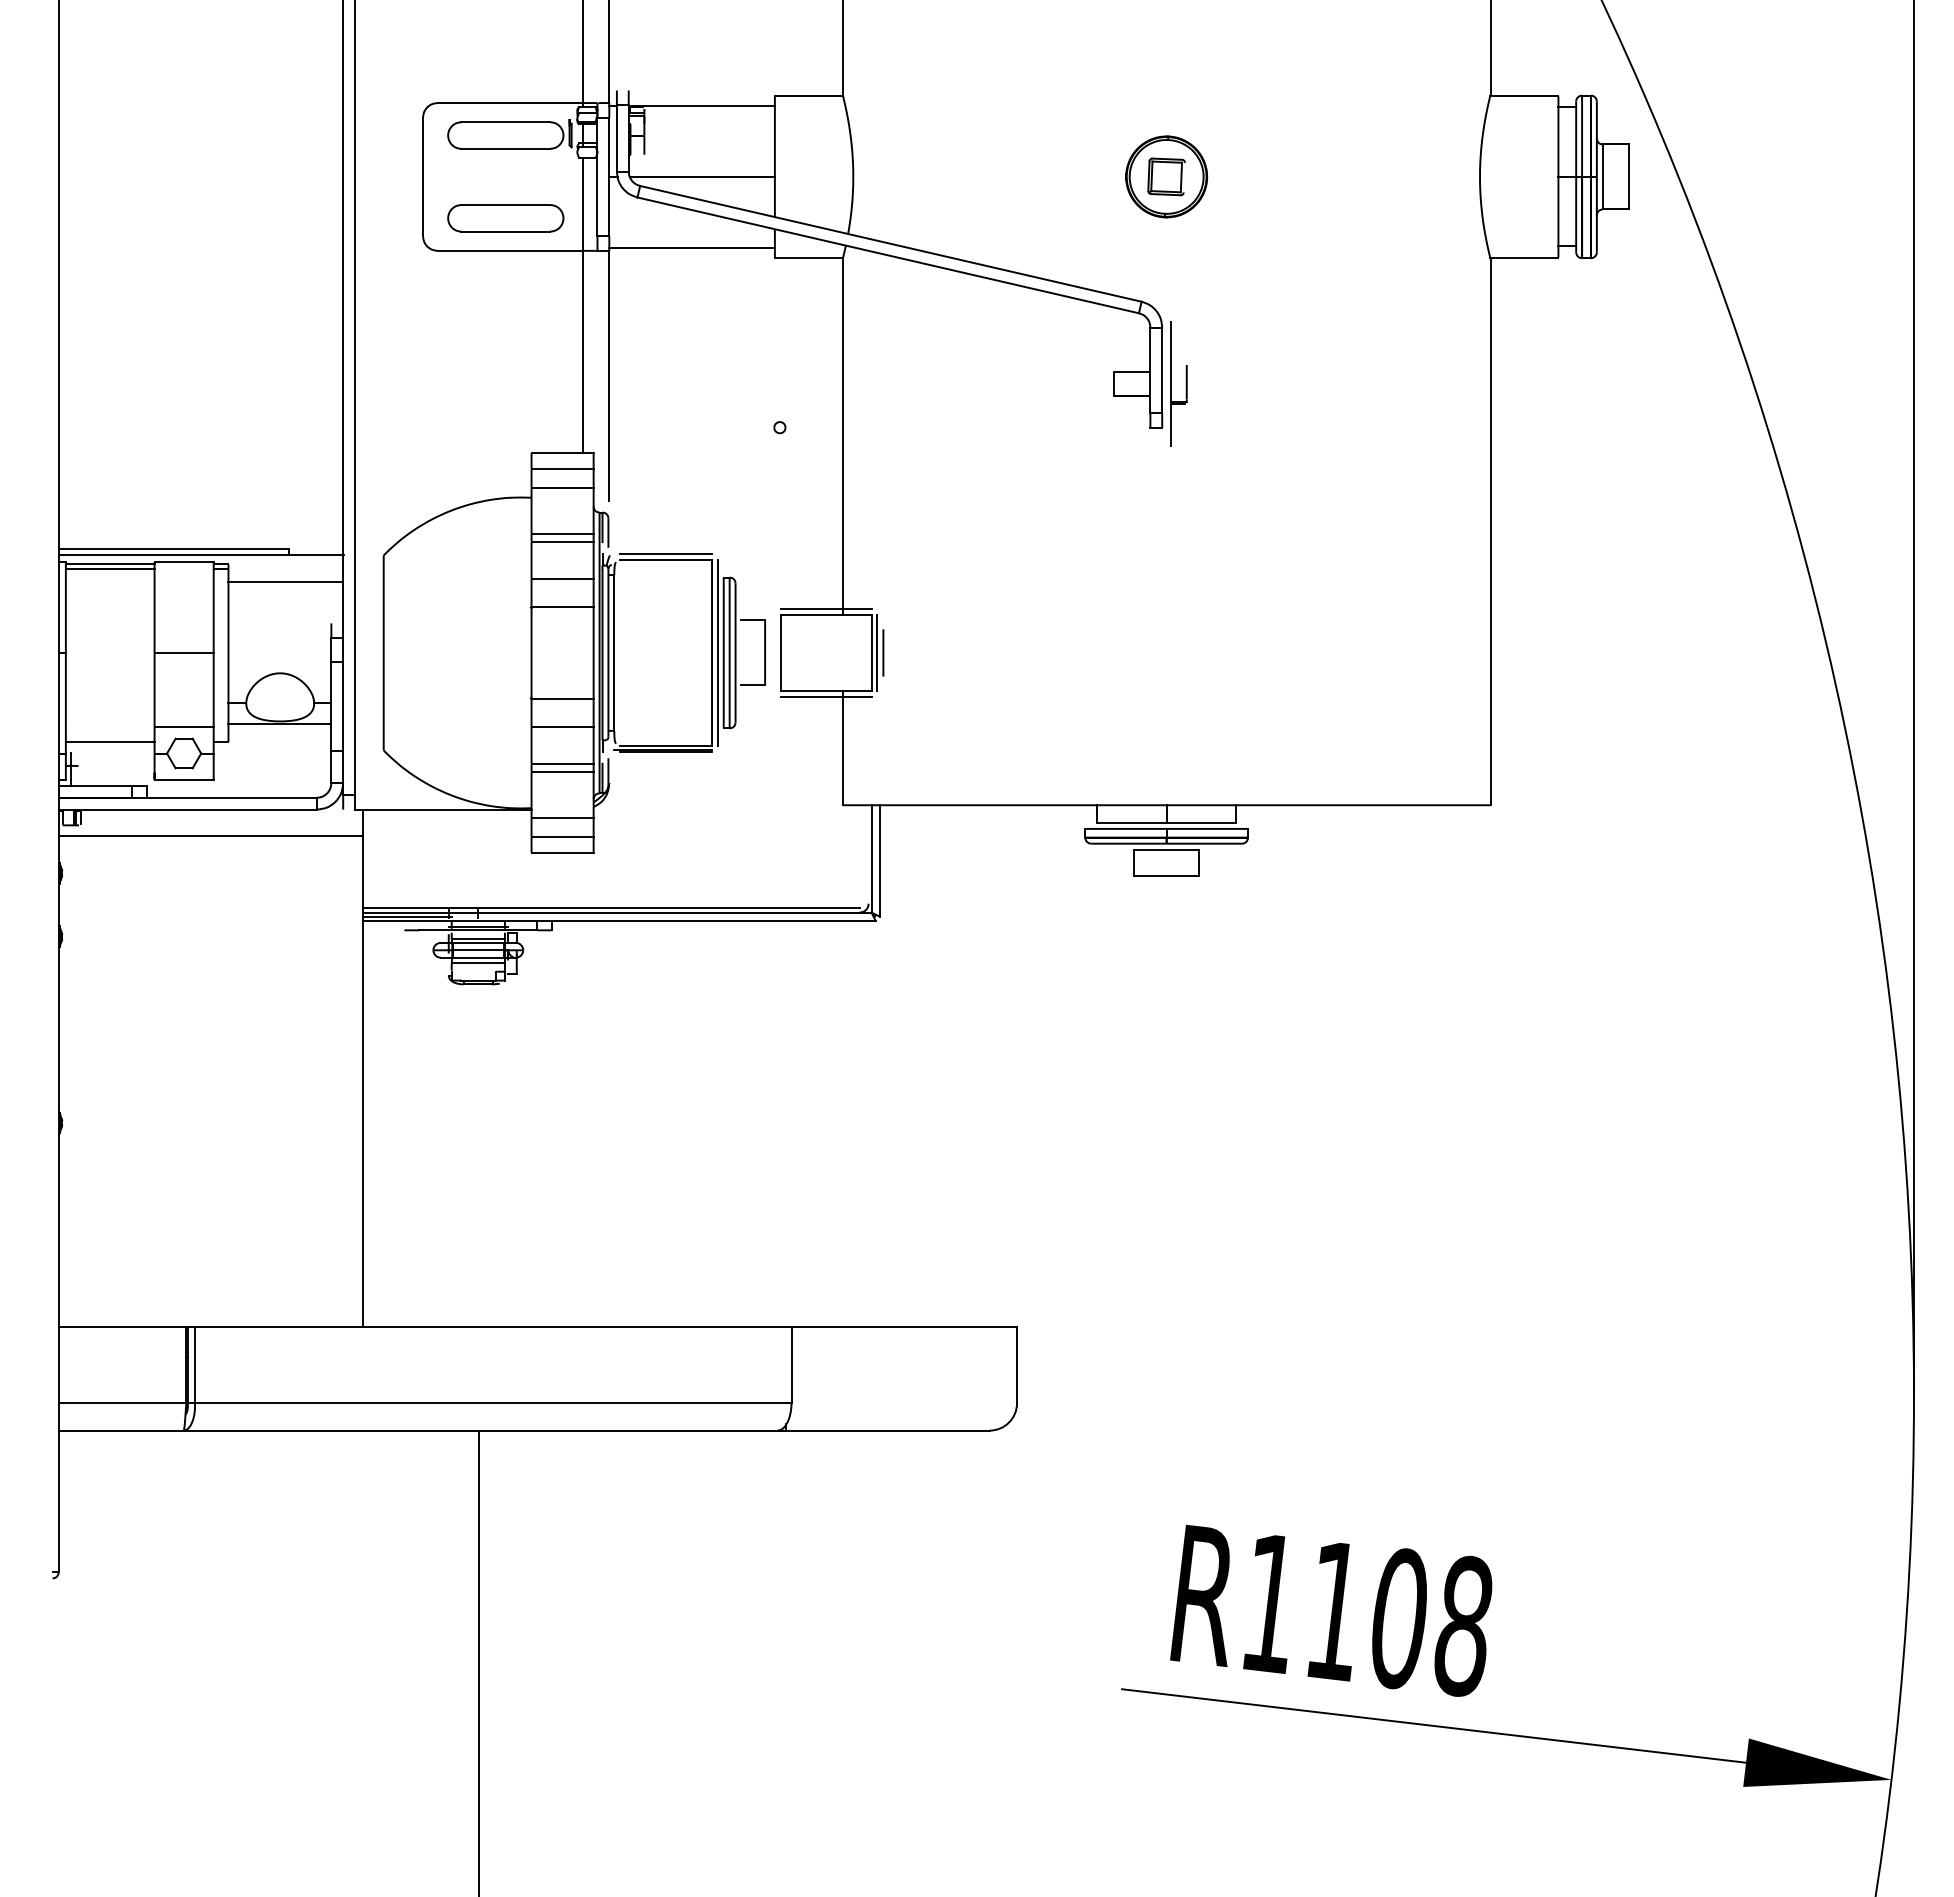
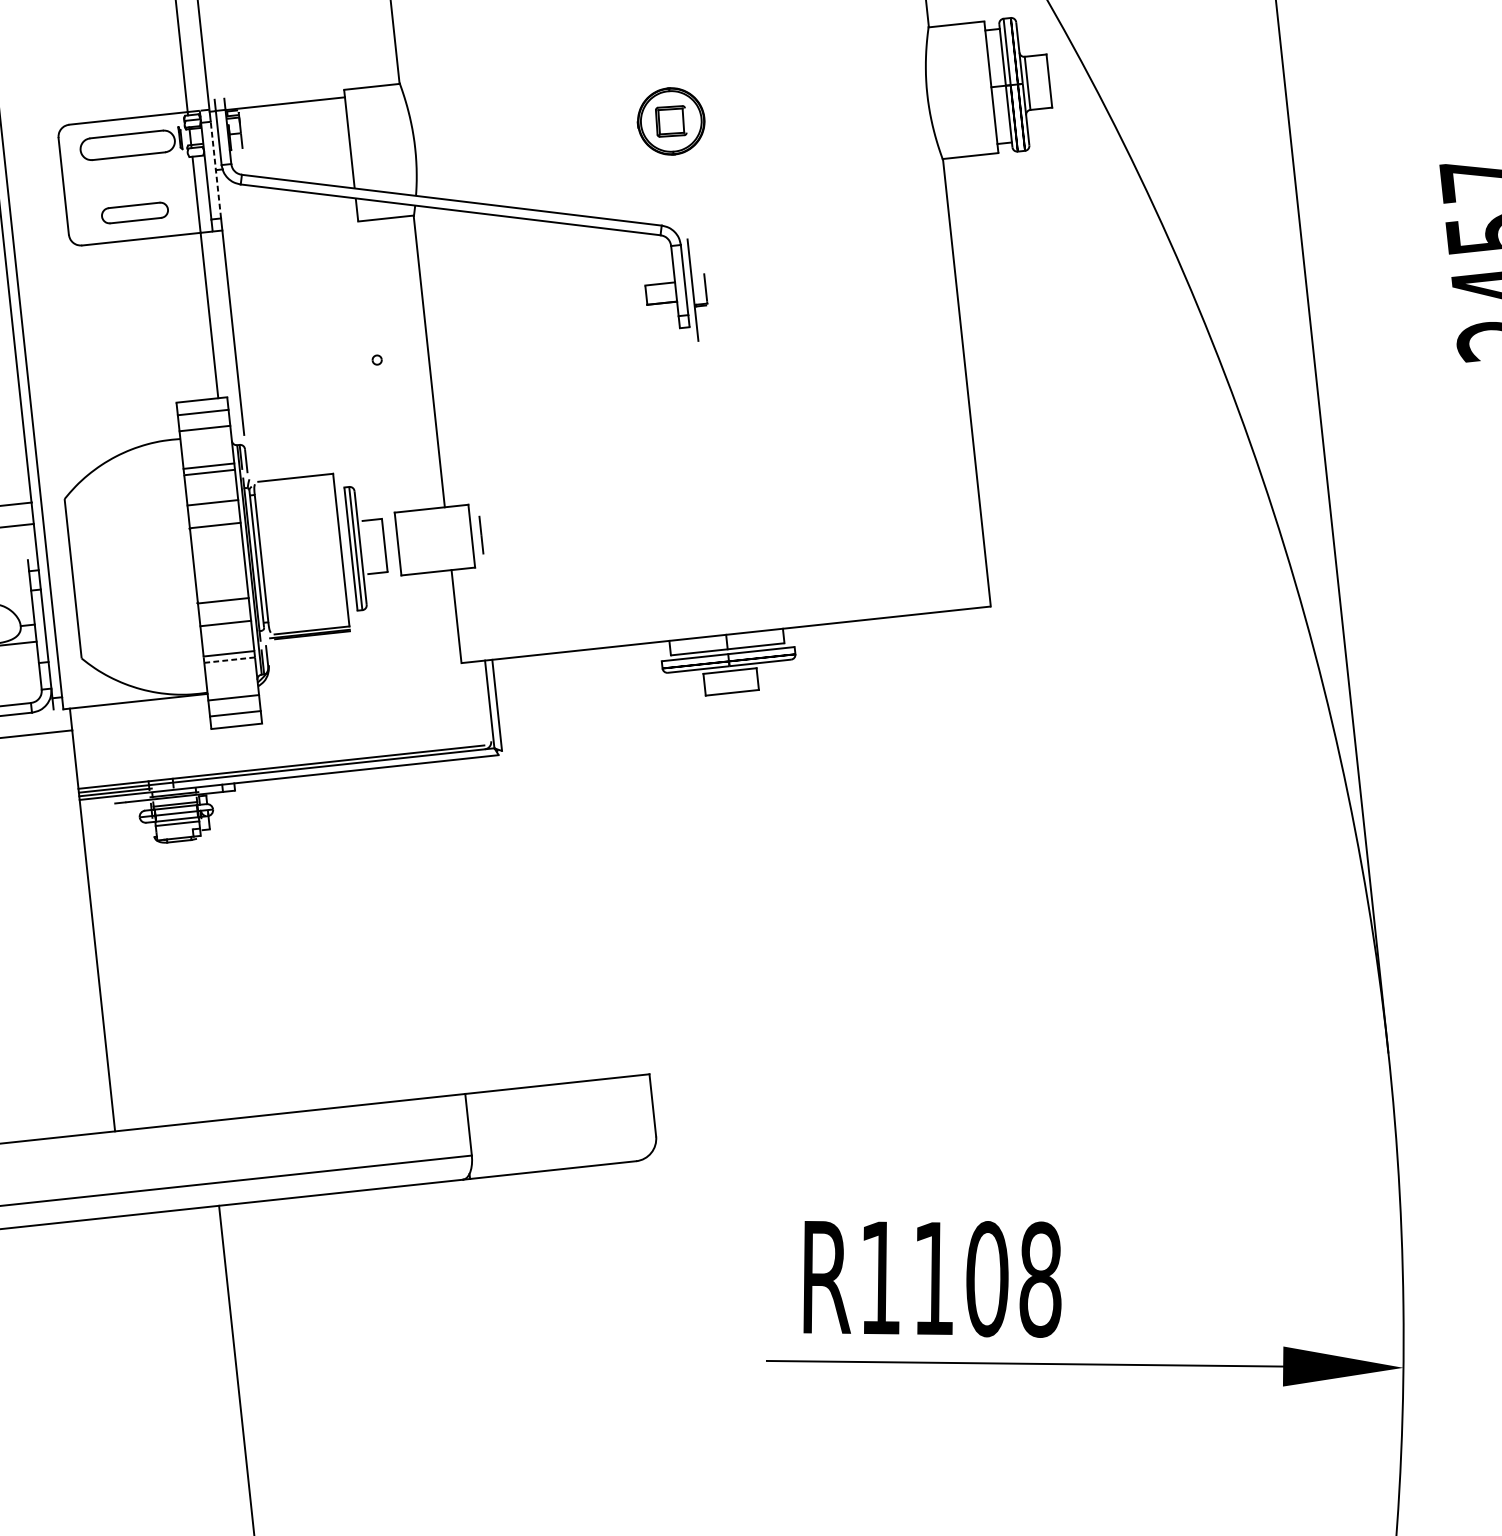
line: (609, 176) -> (216, 169), solid -> dashed
line: (701, 176) -> (291, 161), removed
part: (505, 218) -> (134, 213), size x0.7
line: (691, 248) -> (289, 221), removed
line: (665, 553) -> (294, 472), removed
line: (826, 608) -> (431, 503), removed
line: (717, 652) -> (345, 549), removed
line: (877, 652) -> (476, 535), removed
line: (826, 697) -> (438, 576), removed
line: (562, 771) -> (229, 660), solid -> dashed

